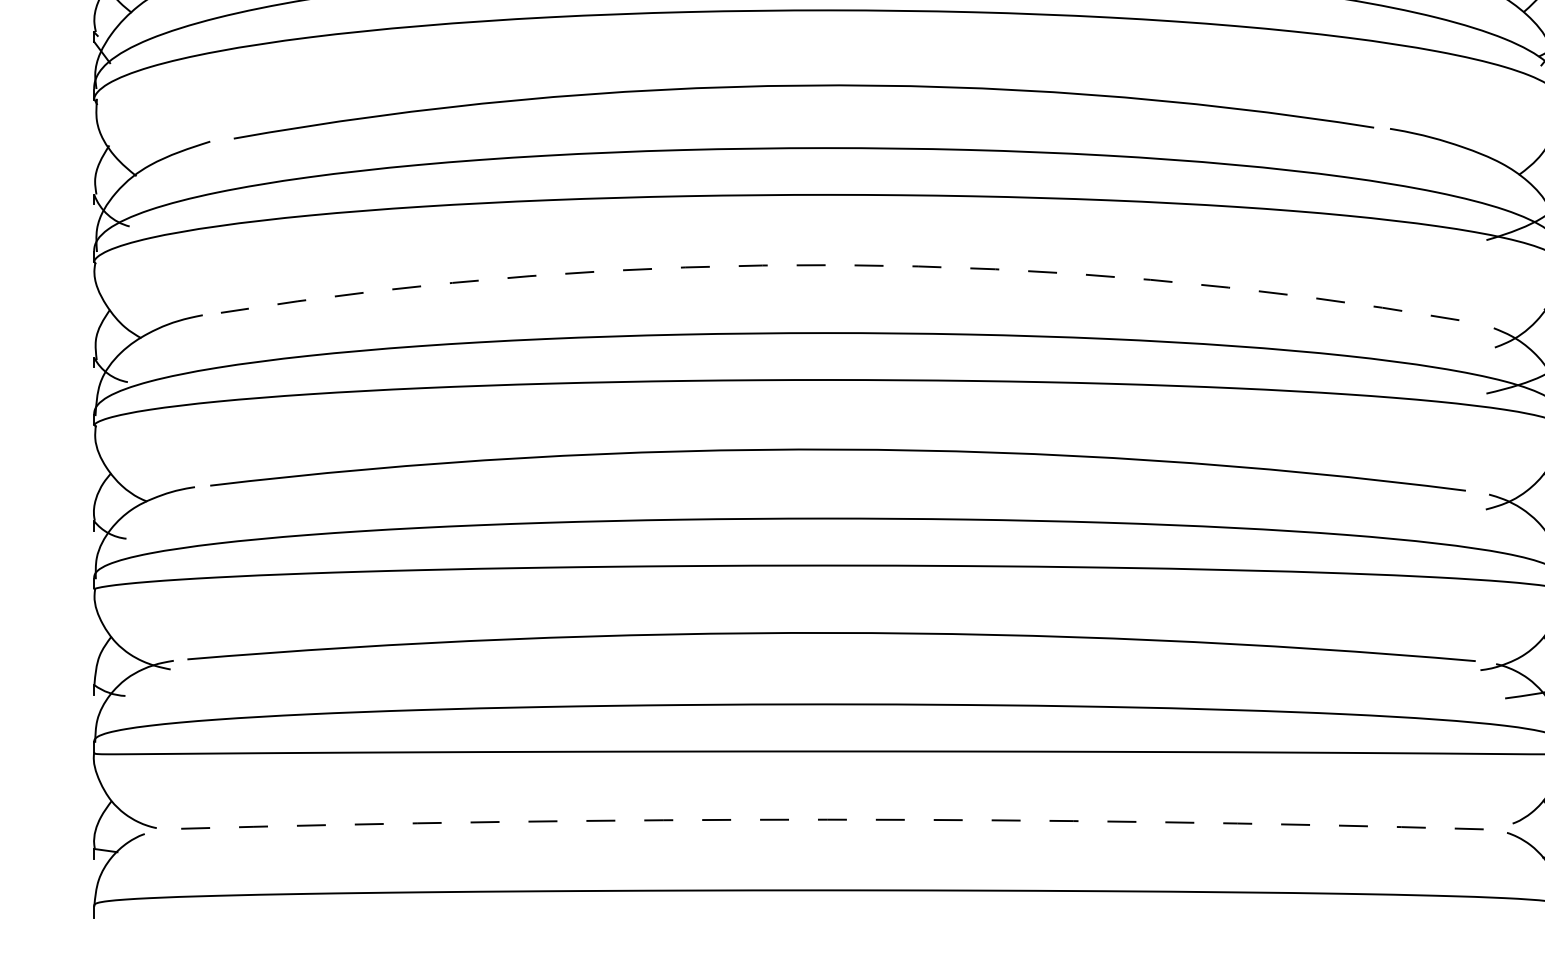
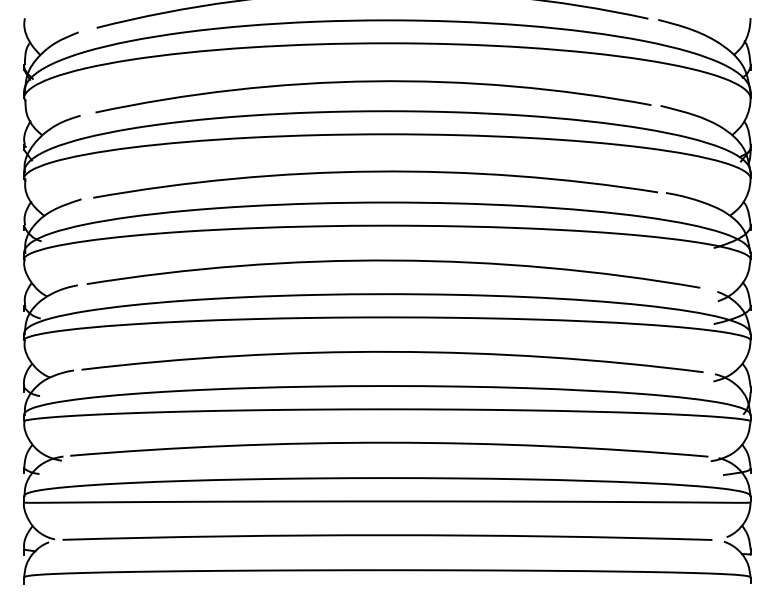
arc: (839, 265) -> (393, 260), dashed -> solid
arc: (827, 820) -> (387, 535), dashed -> solid

